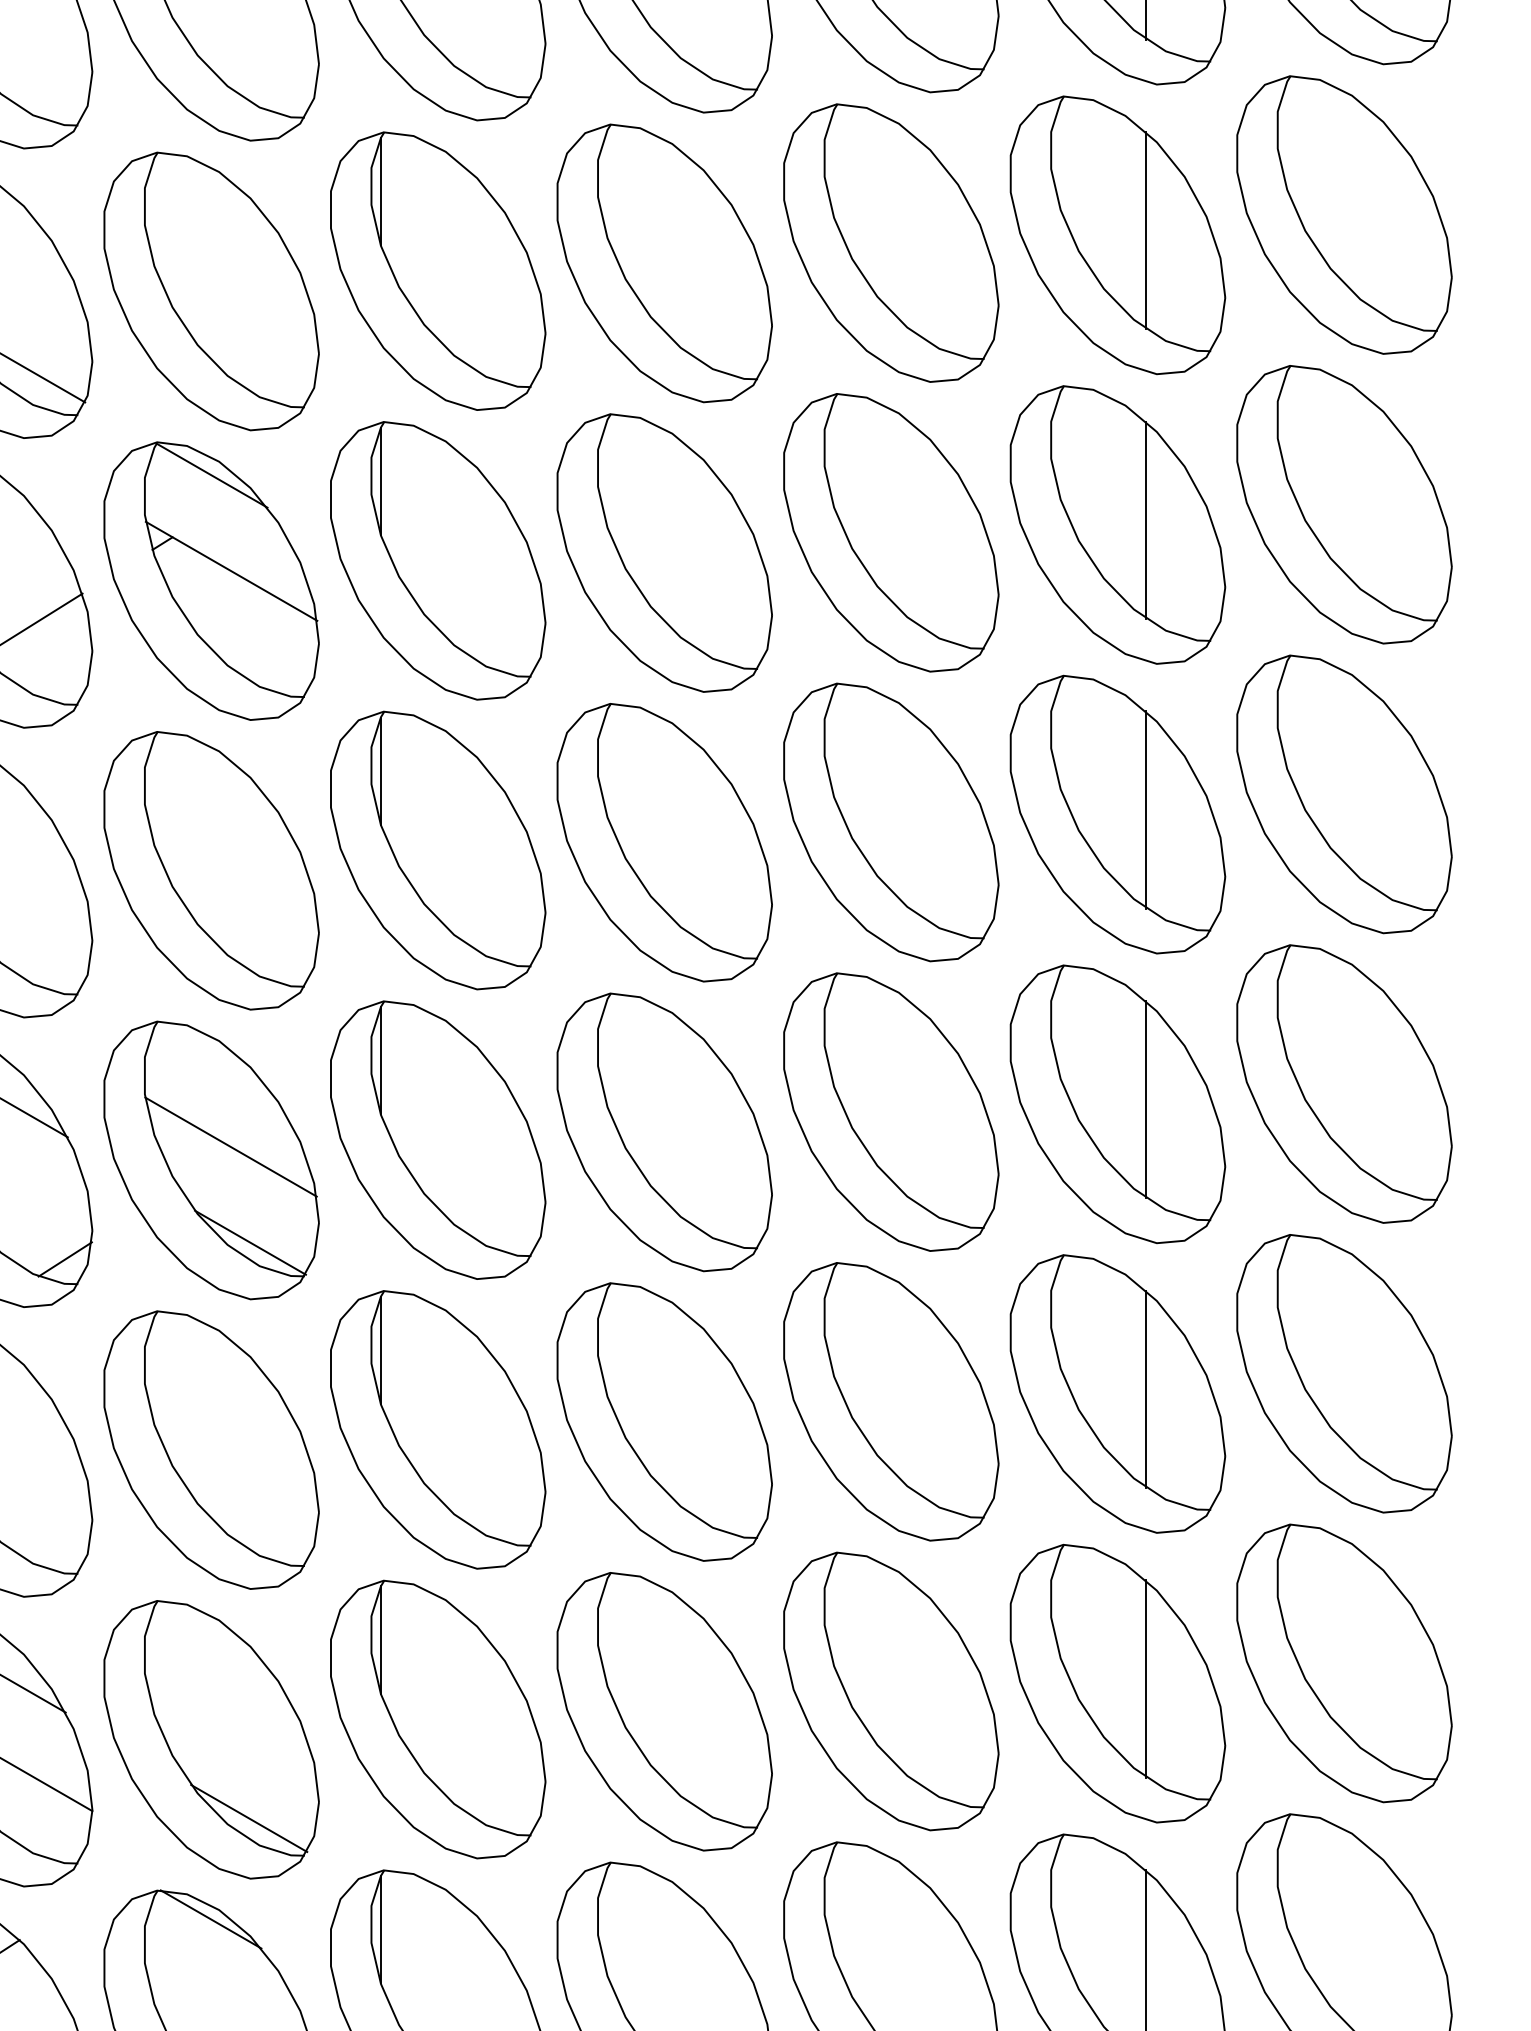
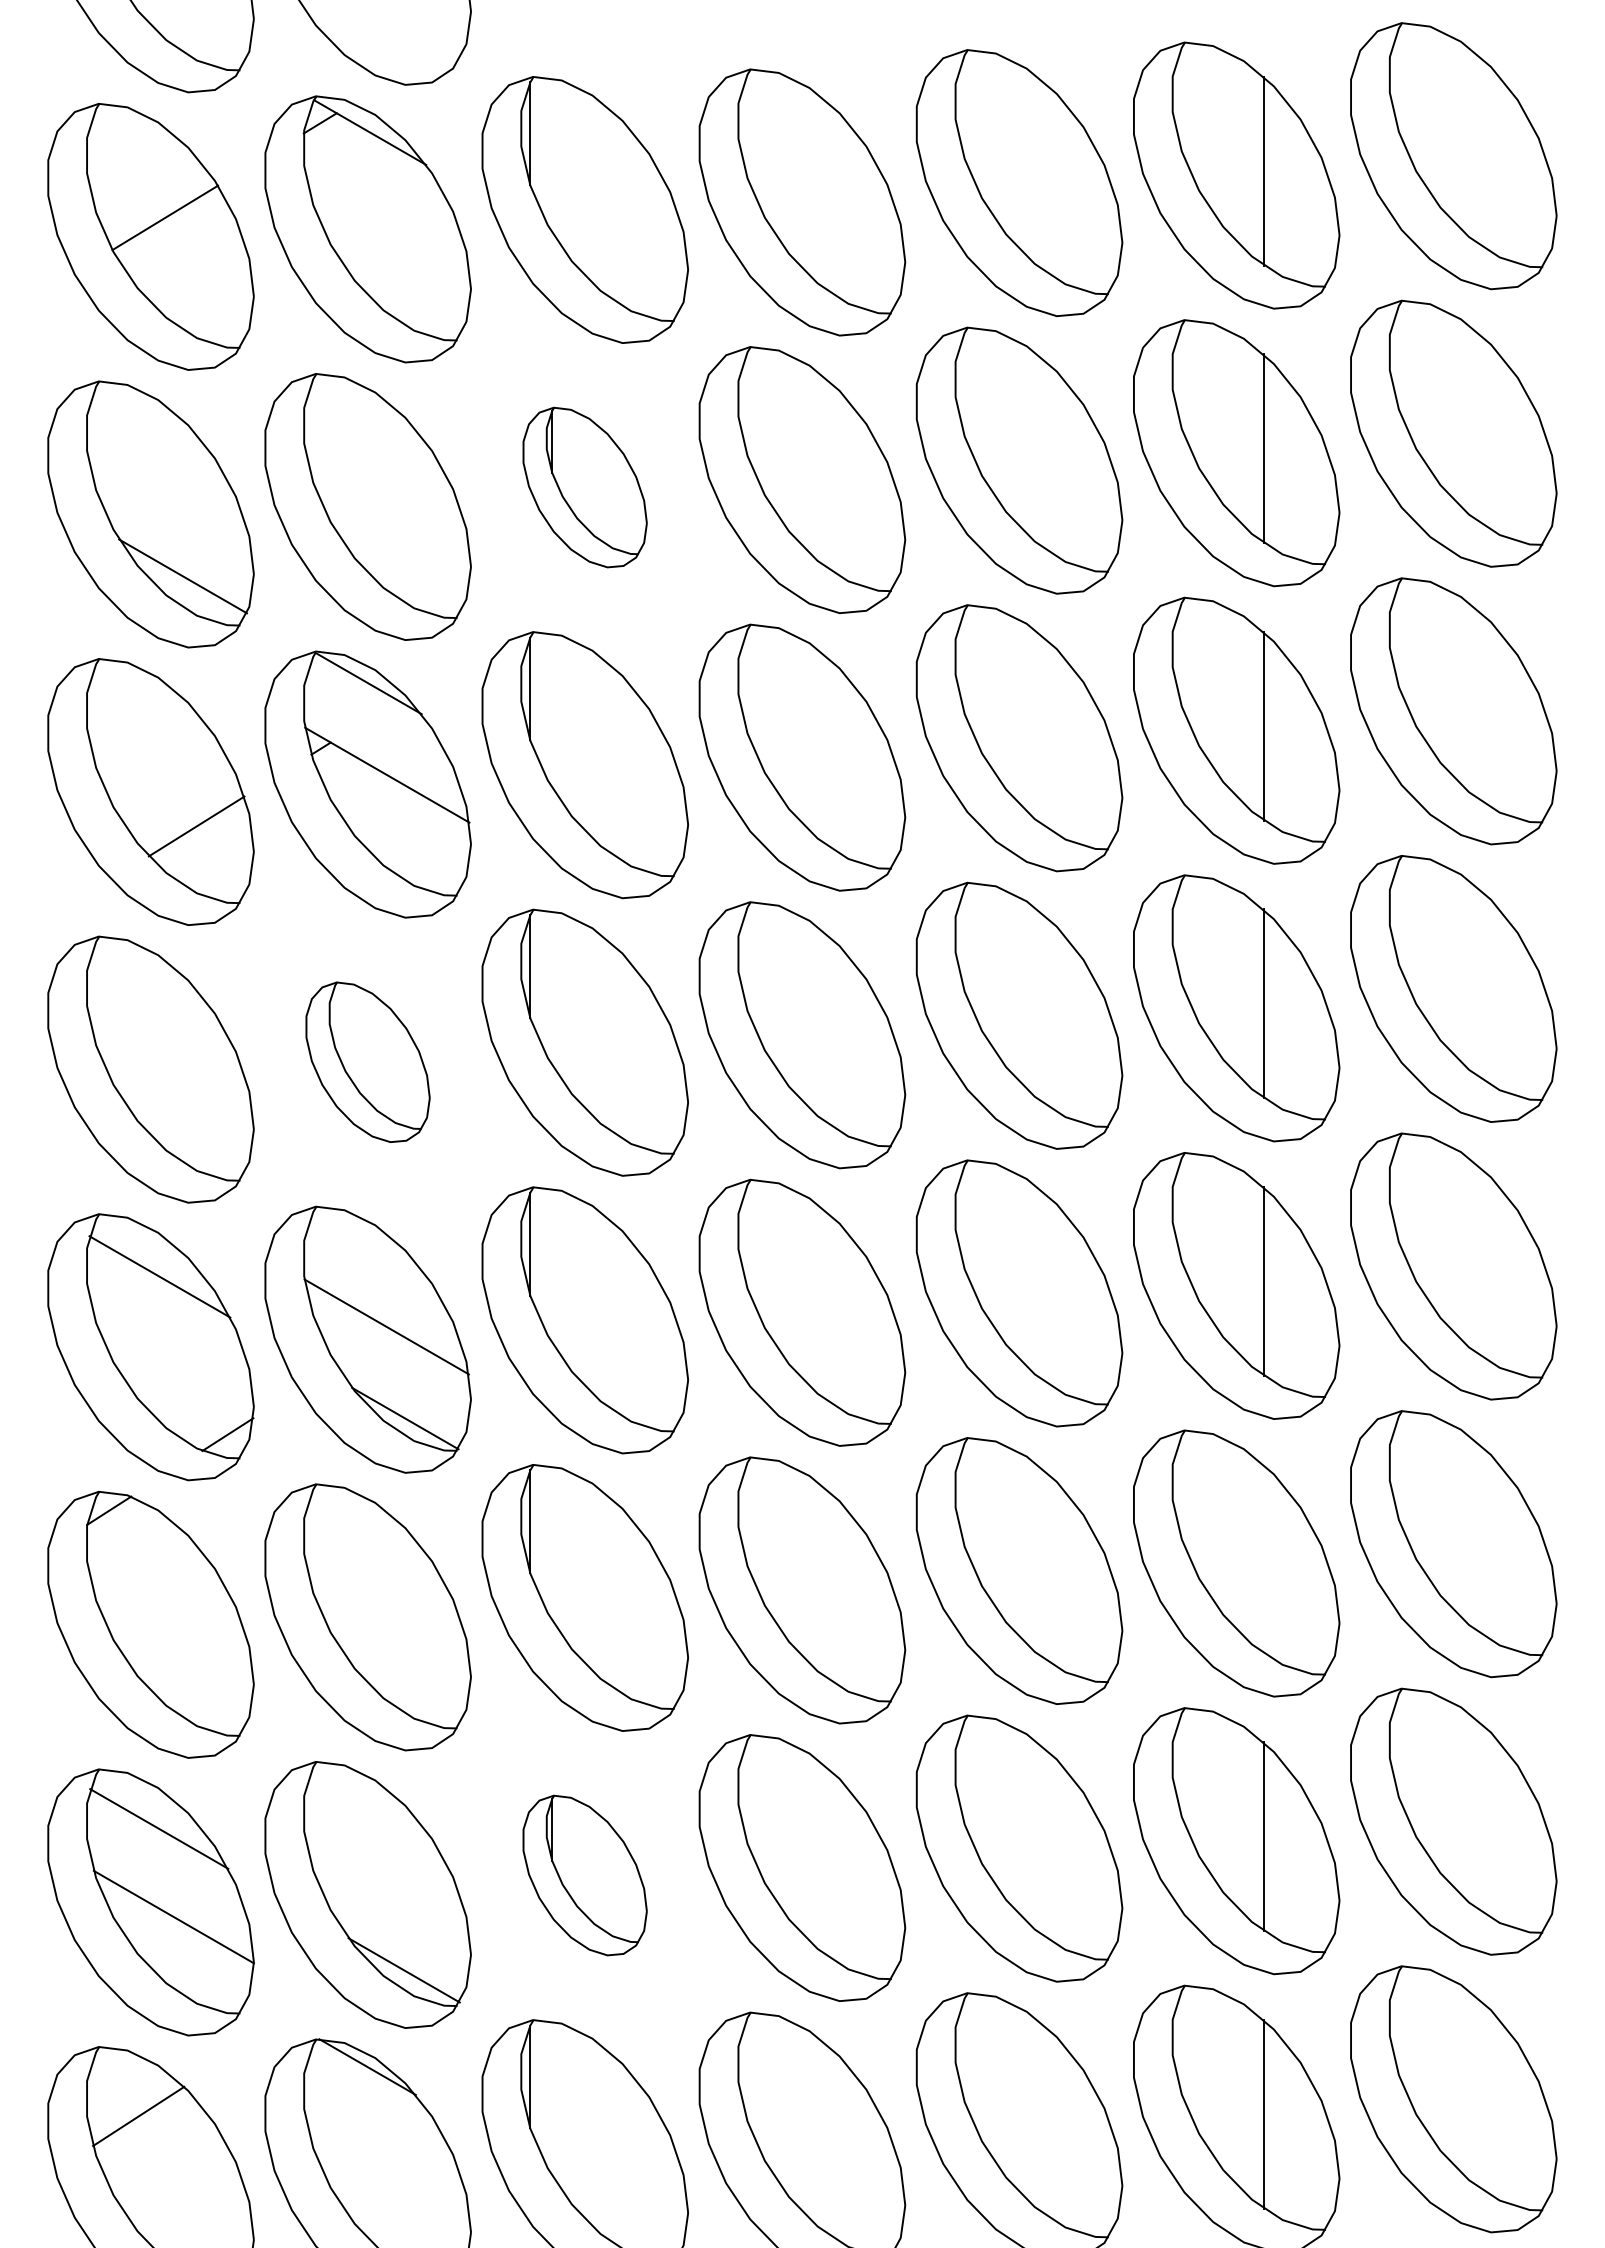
part: (437, 271) -> (584, 487), size x0.6
part: (210, 871) -> (367, 1062), size x0.6
line: (1145, 1388) -> (1263, 1558), removed
part: (437, 1719) -> (584, 1875), size x0.6

